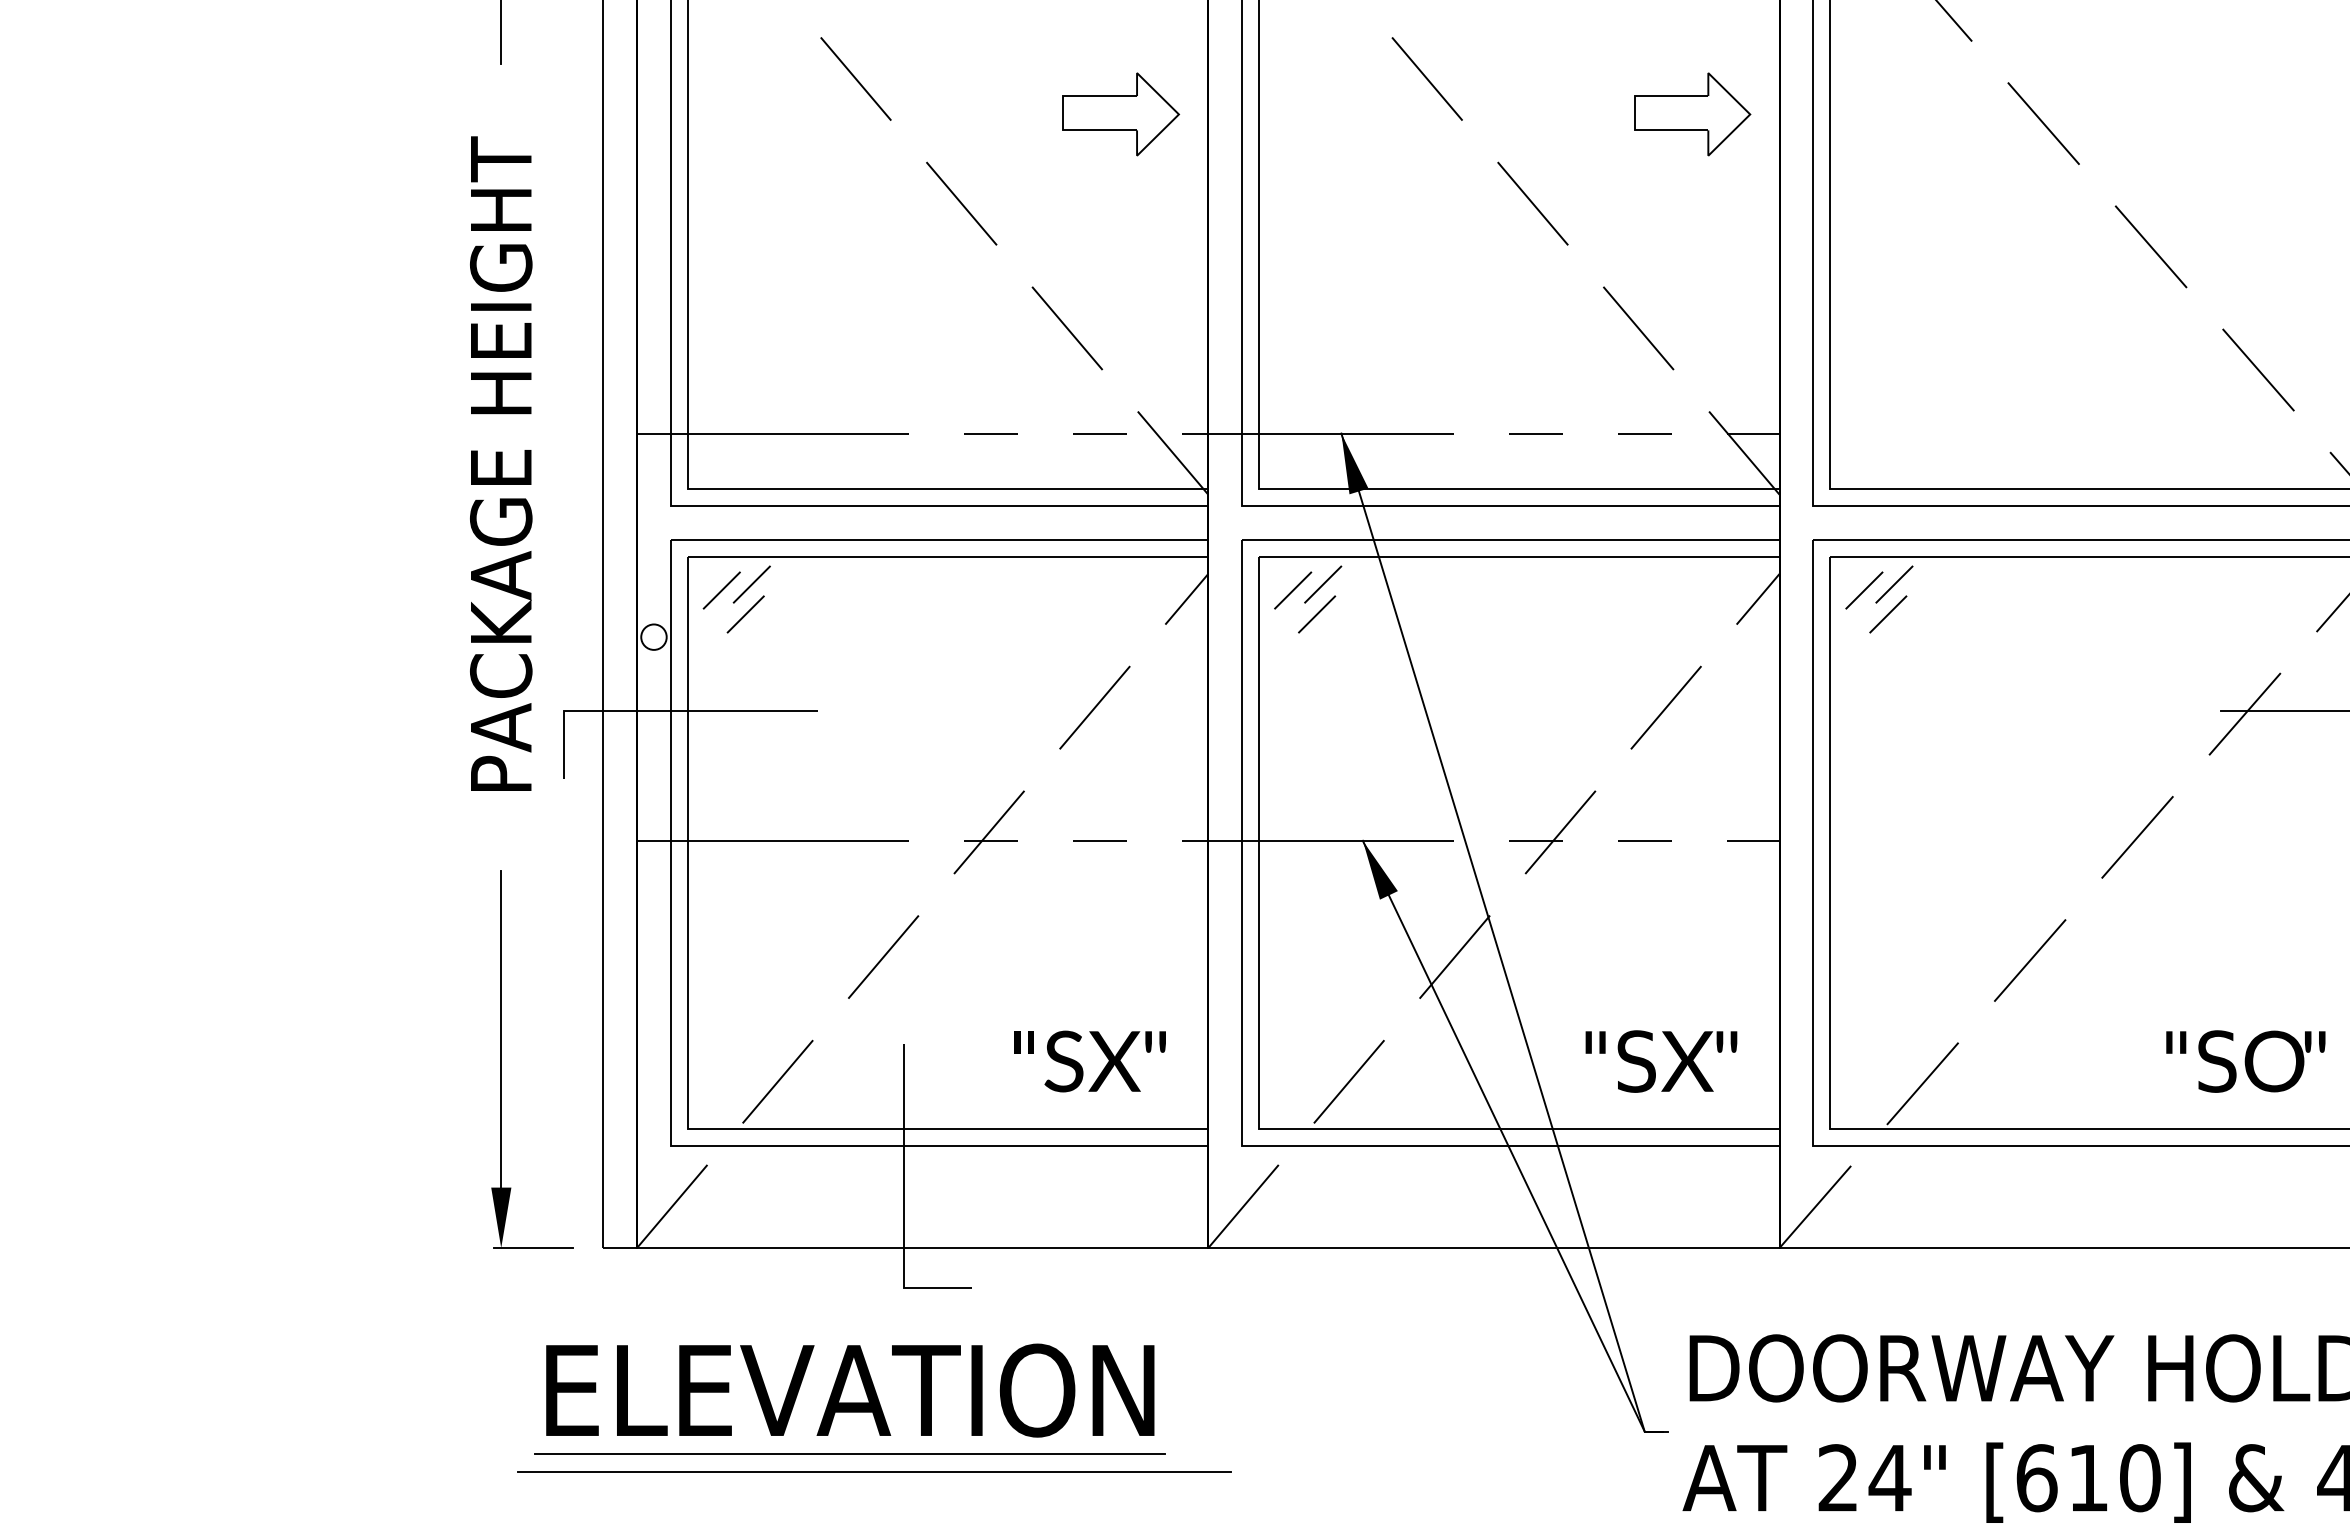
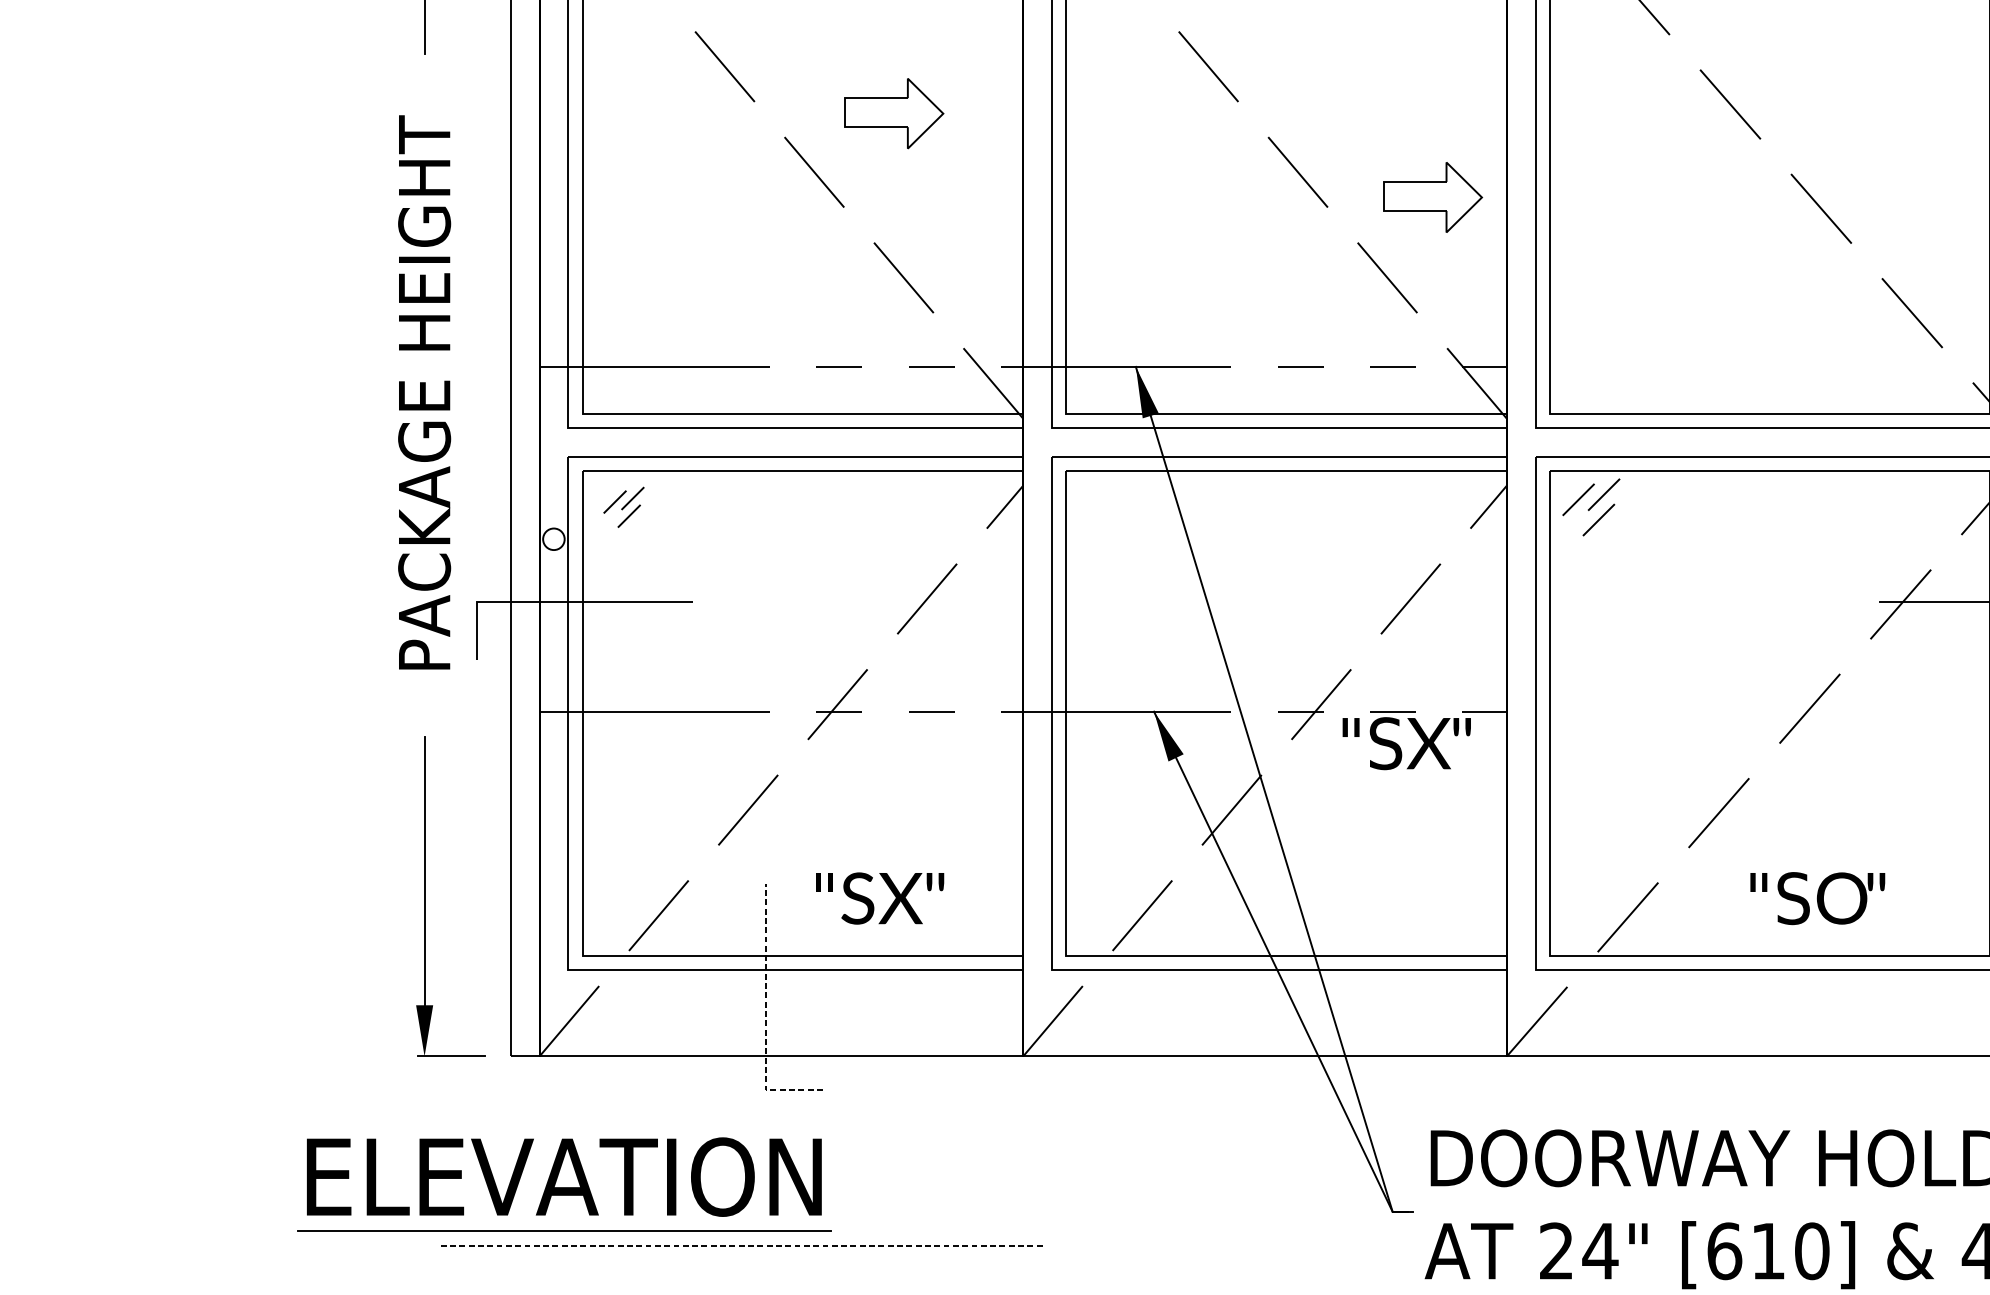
part: (1120, 114) -> (893, 113), moved
part: (1692, 114) -> (1433, 197), moved
part: (736, 599) -> (623, 507), size x0.7
part: (1308, 599) -> (1108, 507), removed
text: (1089, 1061) -> (879, 898), moved
text: (1661, 1061) -> (1406, 743), moved
text: (2245, 1061) -> (1817, 898), moved
line: (903, 1199) -> (765, 1015), solid -> dashed
part: (849, 1398) -> (563, 1183), moved
line: (874, 1471) -> (740, 1245), solid -> dashed

